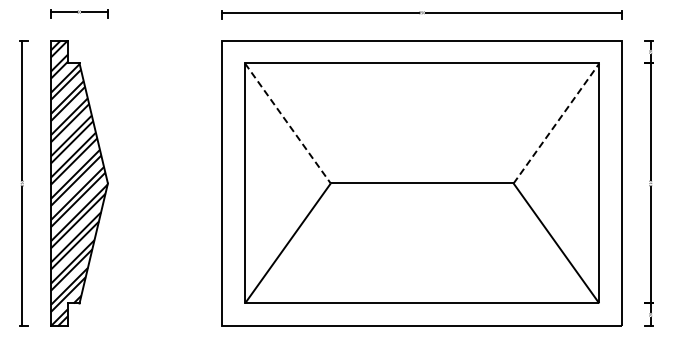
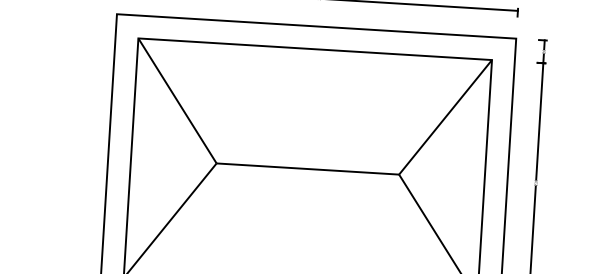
line: (287, 123) -> (177, 100), dashed -> solid
line: (556, 123) -> (445, 117), dashed -> solid

